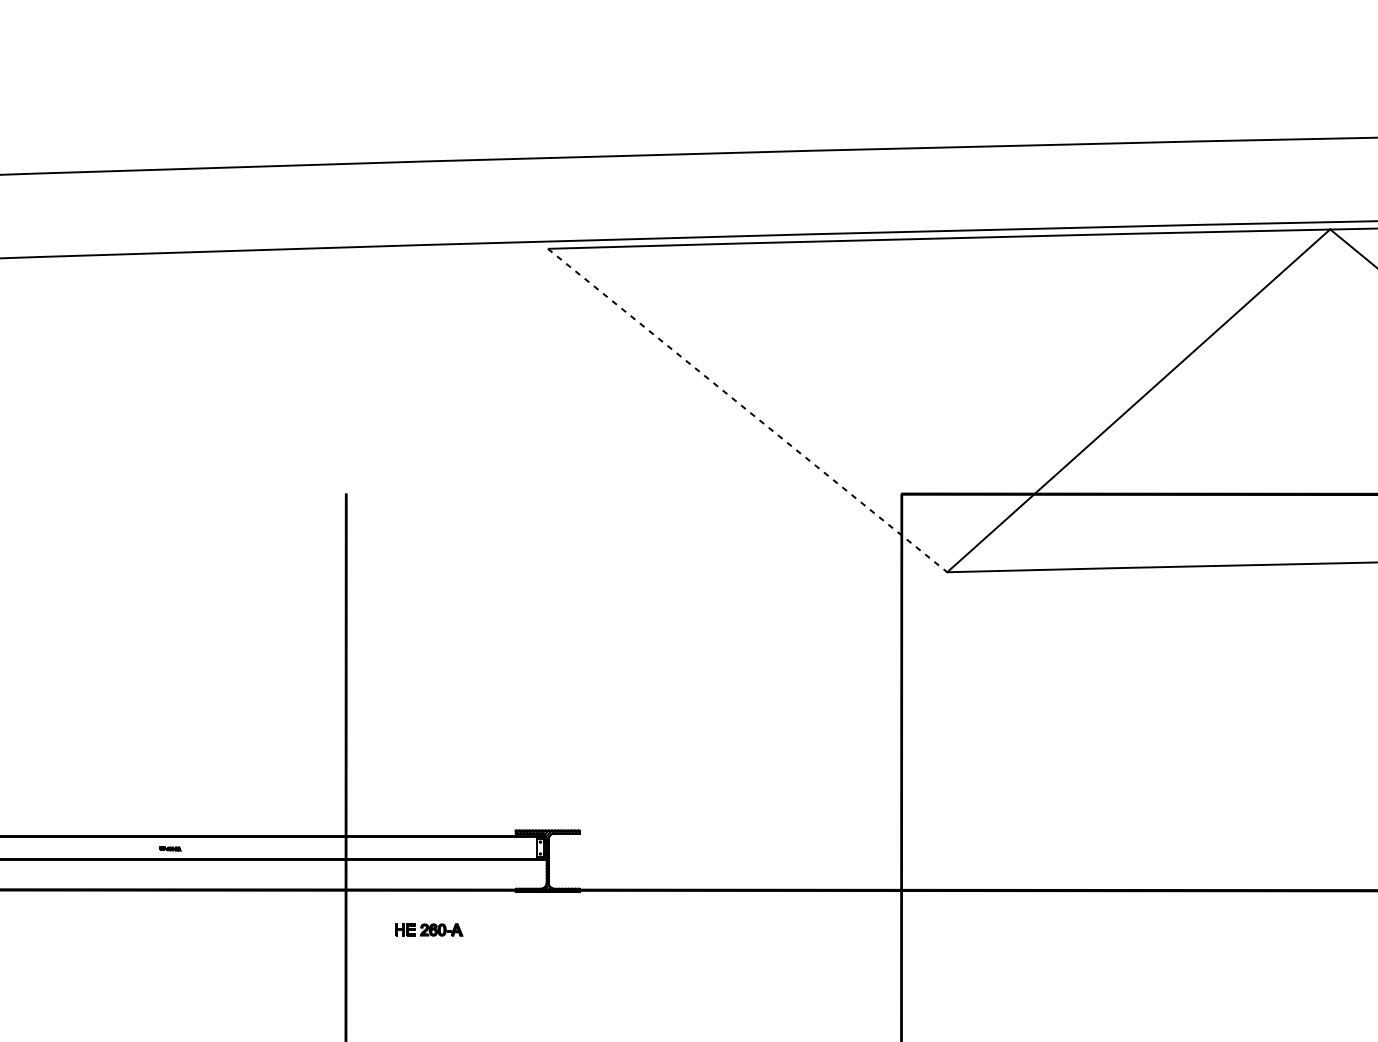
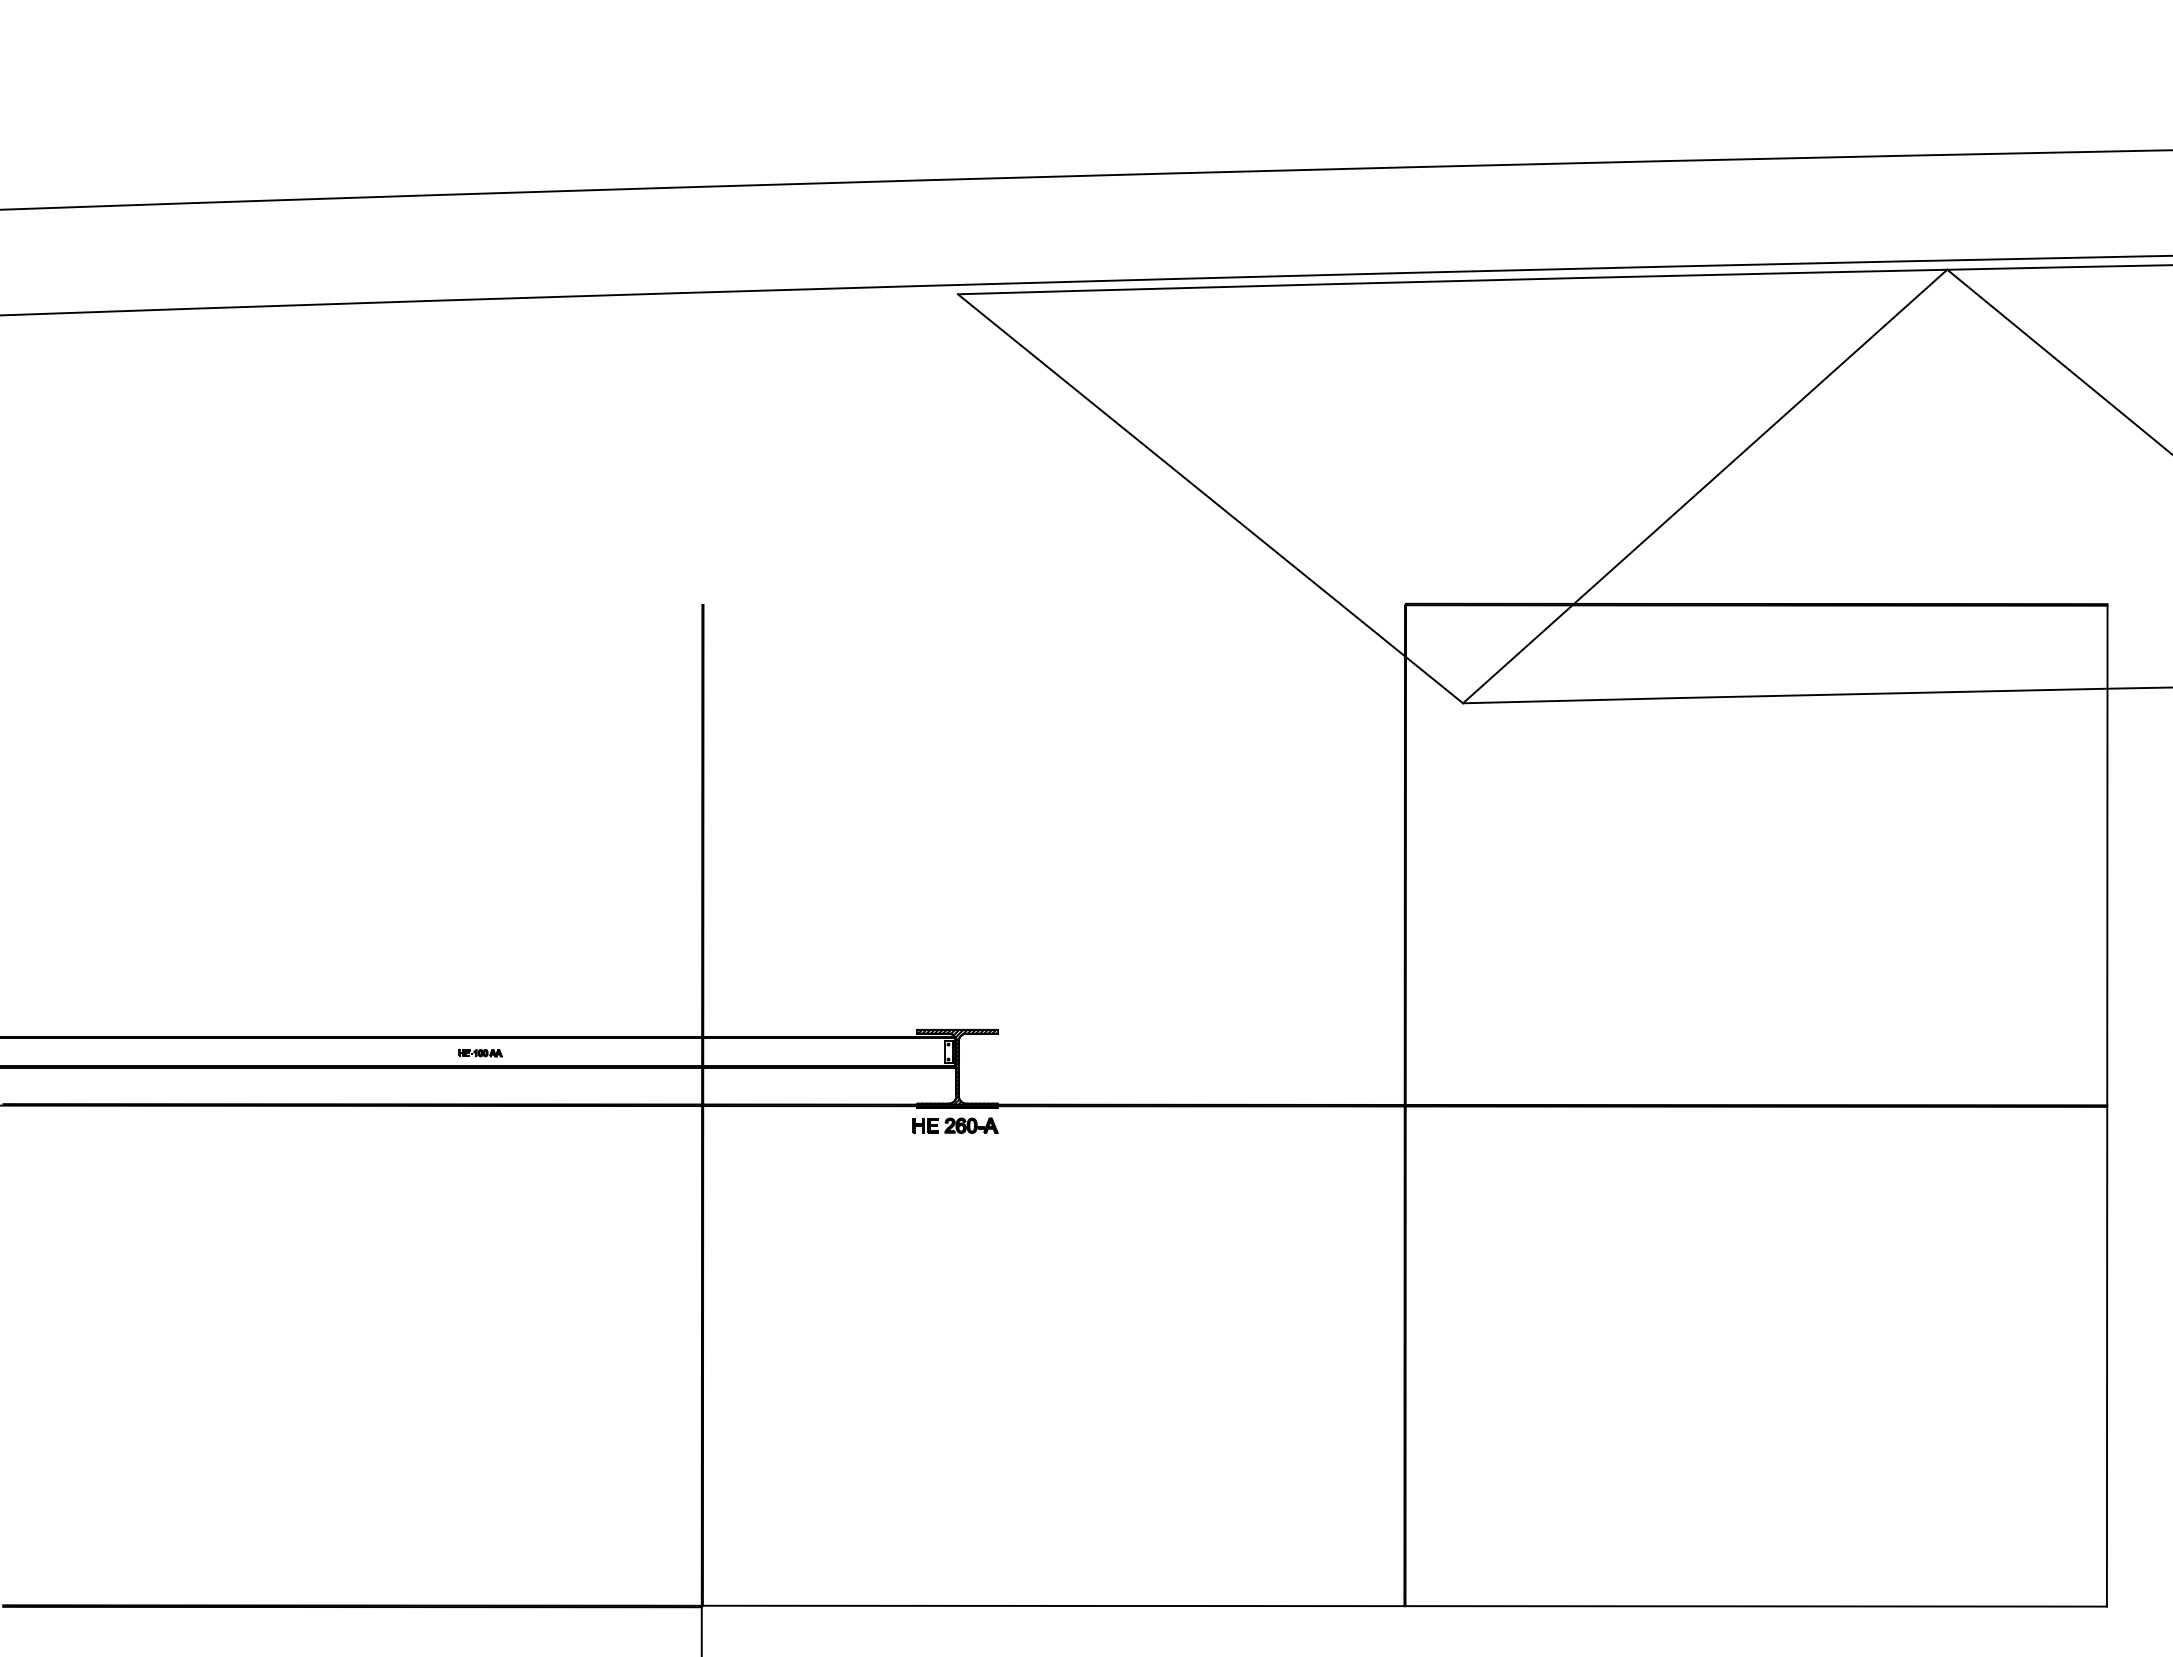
line: (747, 410) -> (1210, 498), dashed -> solid
part: (170, 849) -> (480, 1053), size x1.67
part: (428, 929) -> (955, 1125), moved

